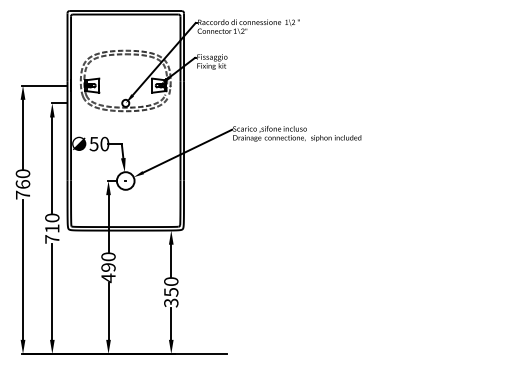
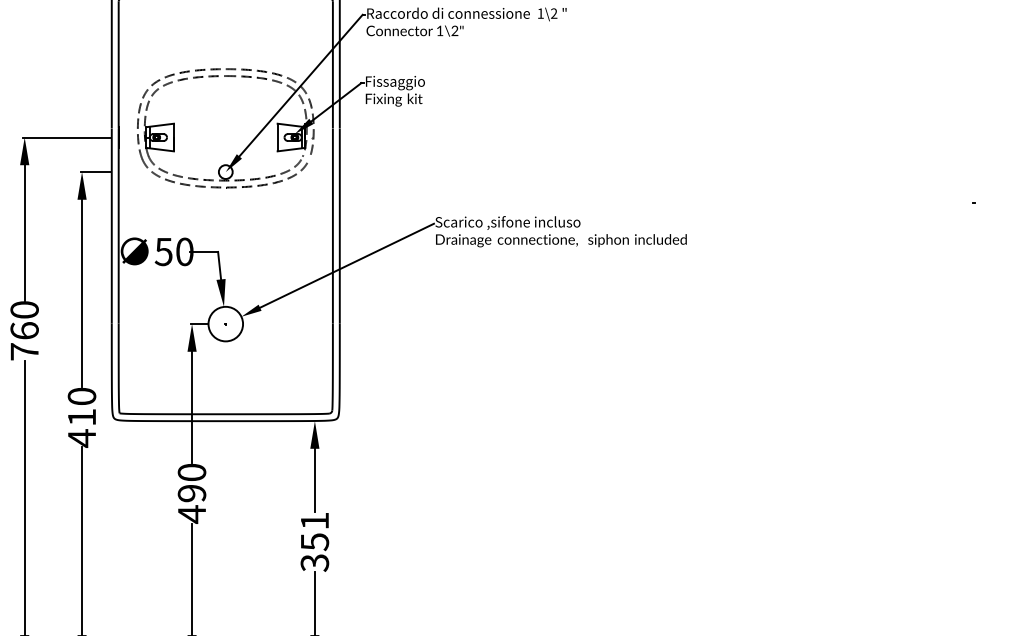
text: (52, 239) -> (82, 438), 710 -> 410
text: (171, 281) -> (315, 520), 350 -> 351

